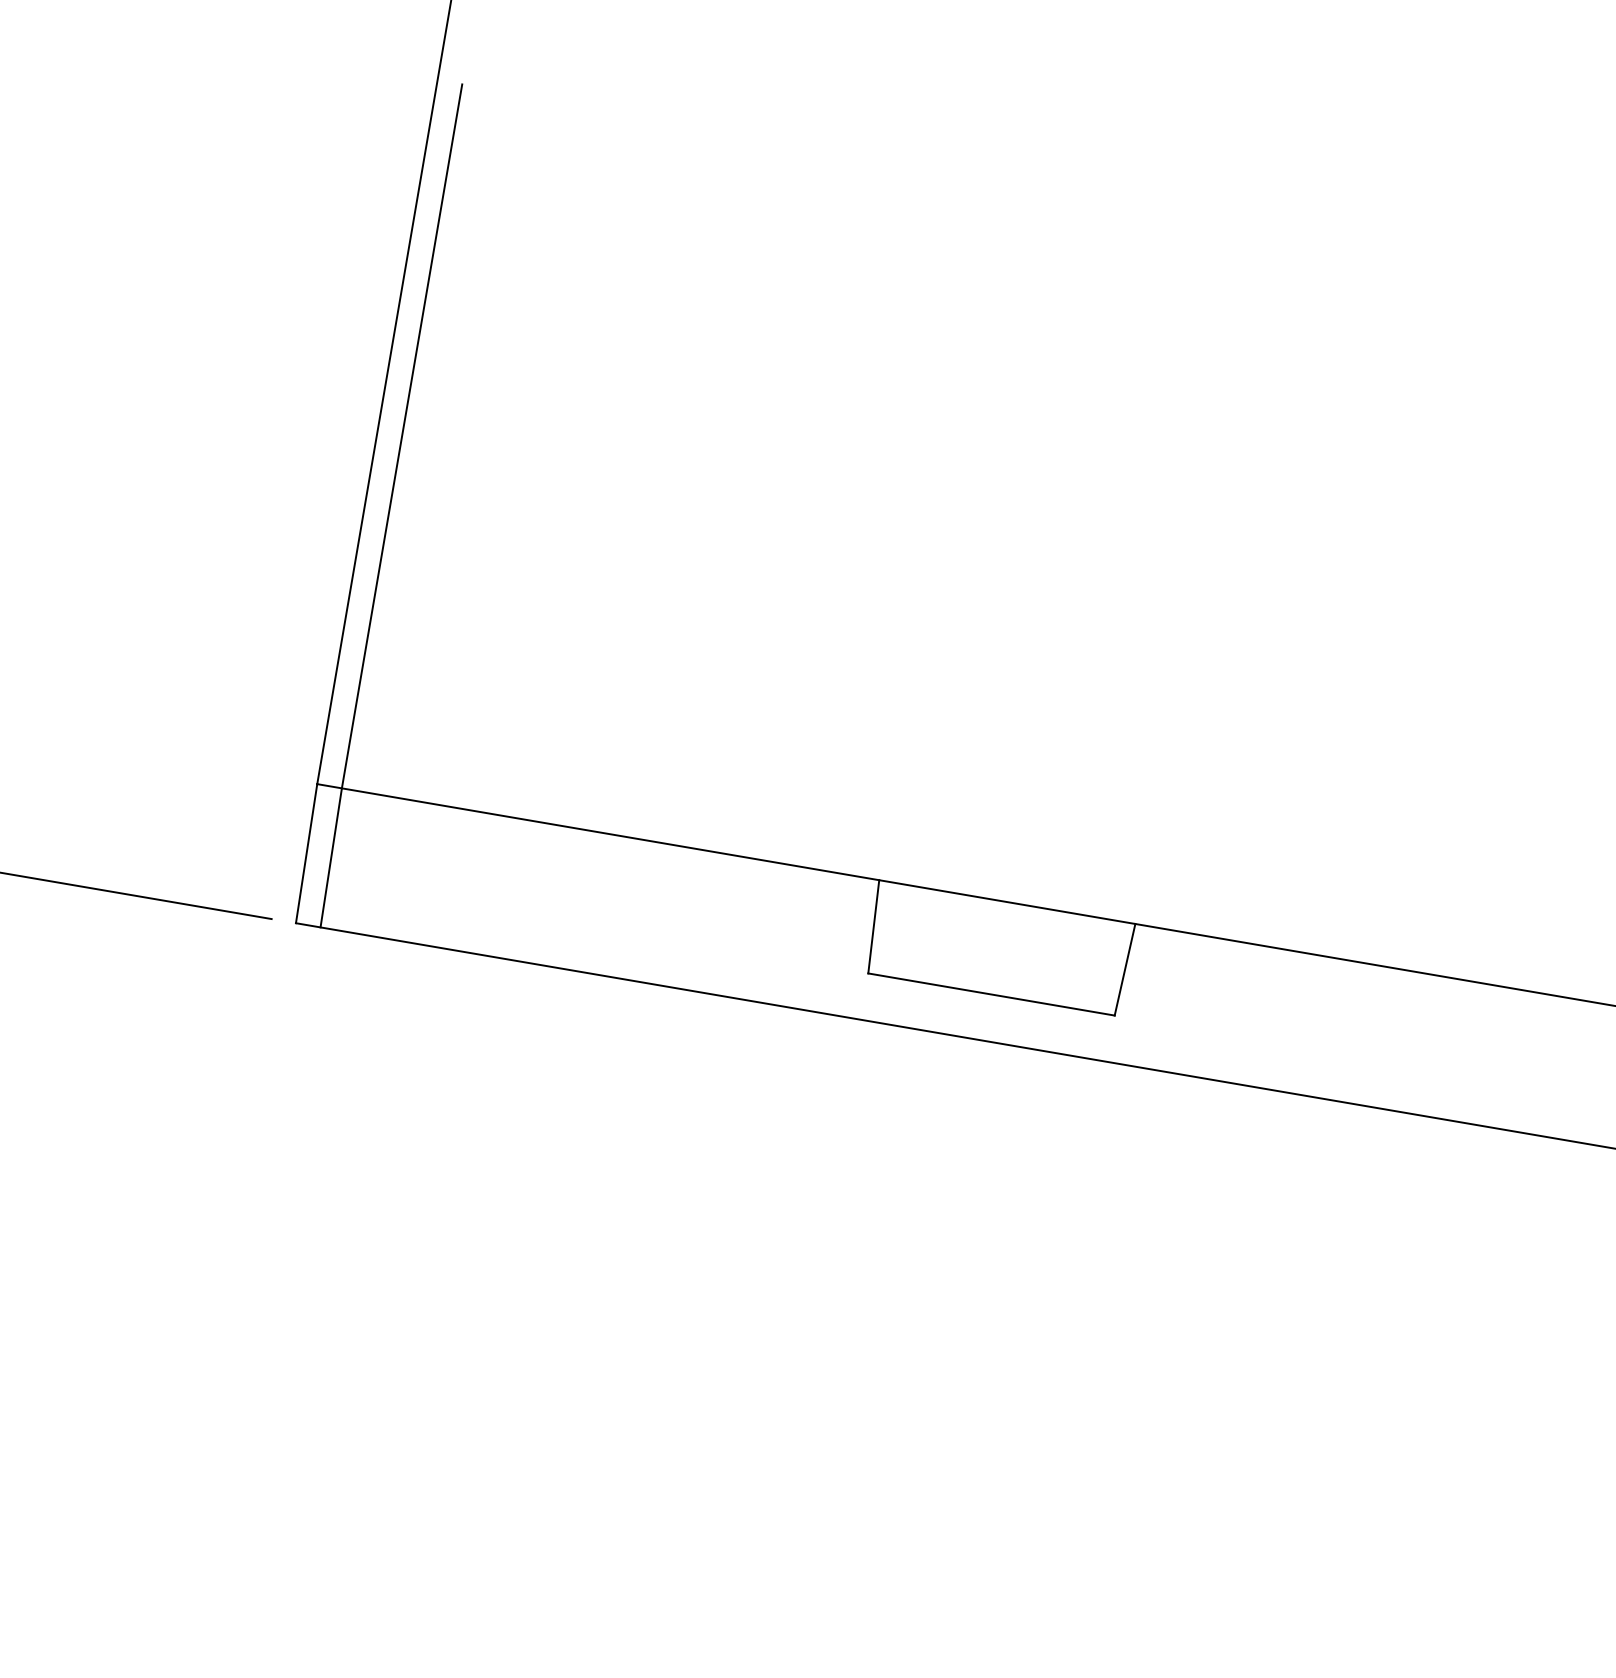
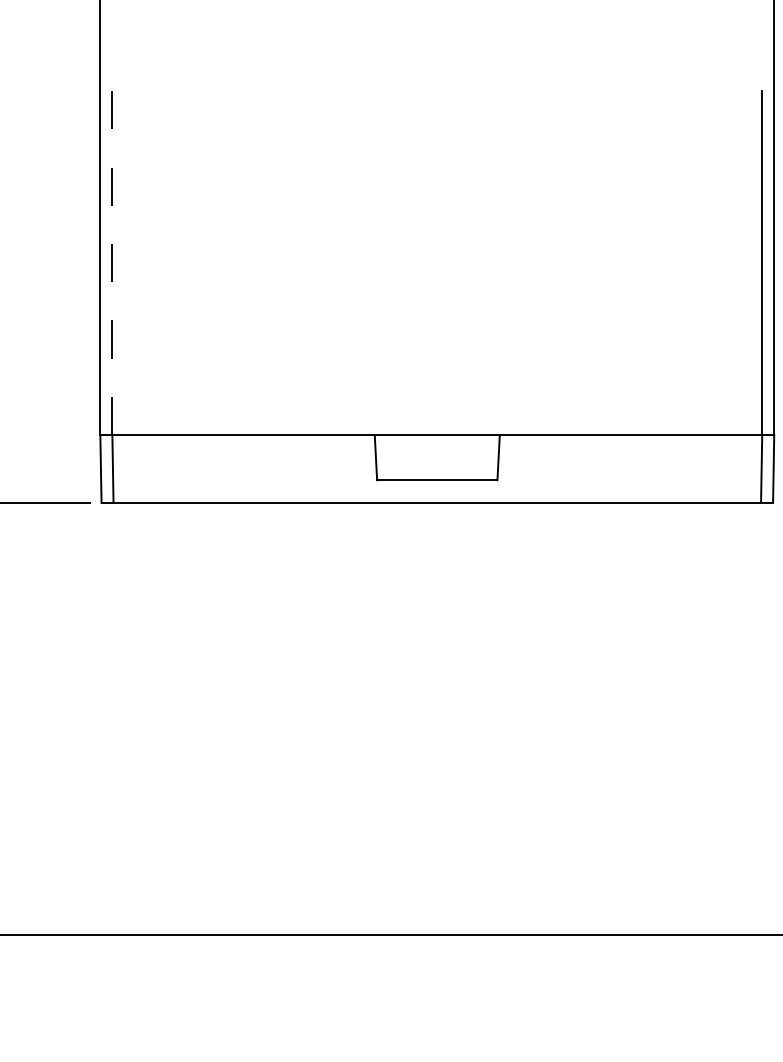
line: (402, 436) -> (112, 263), solid -> dashed

